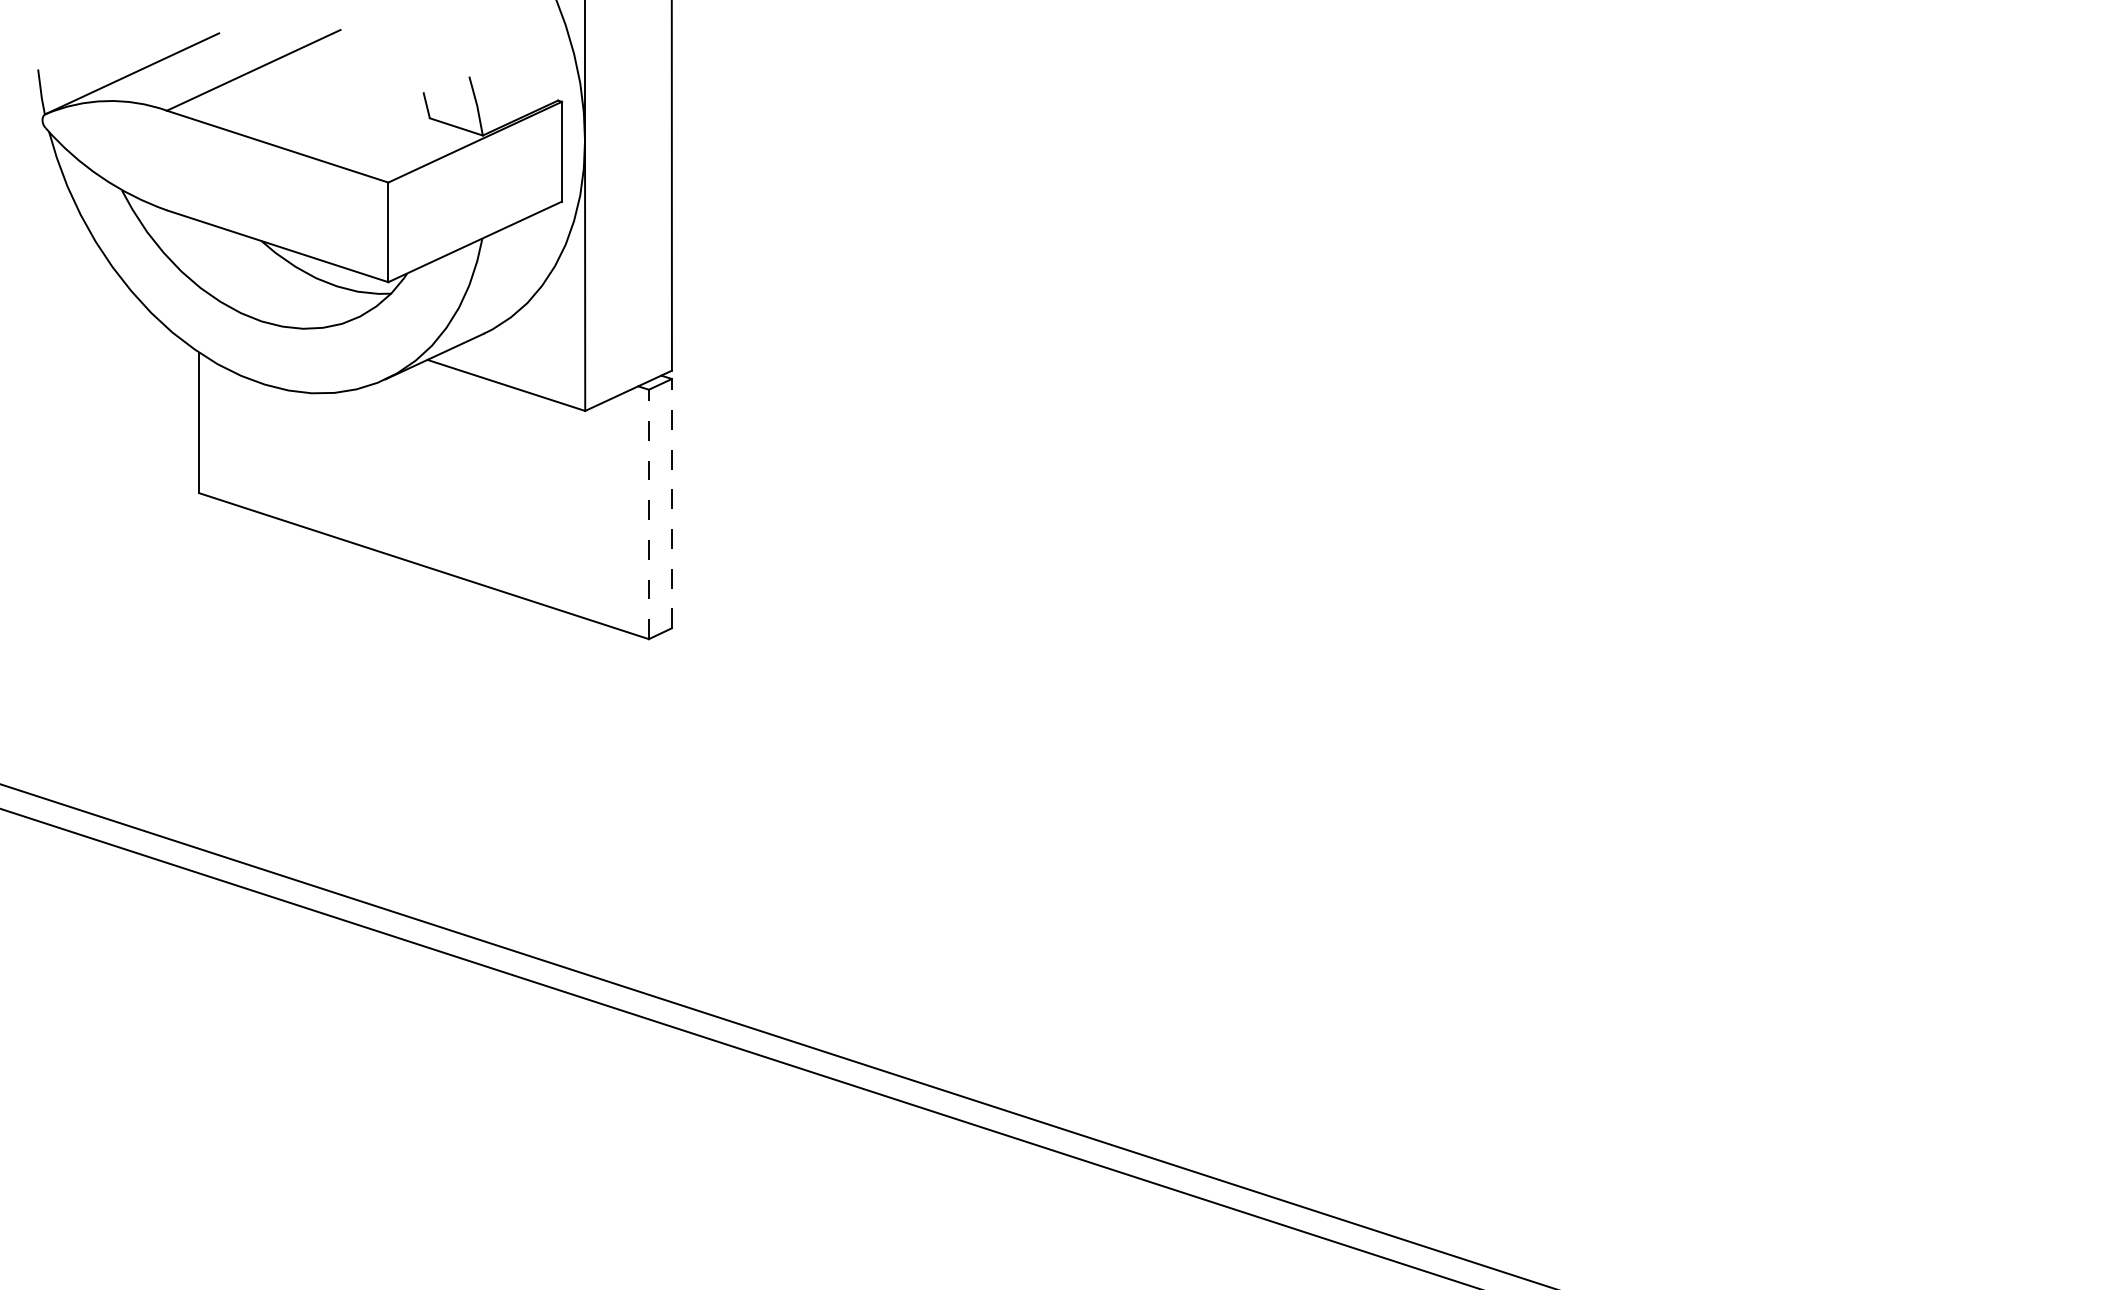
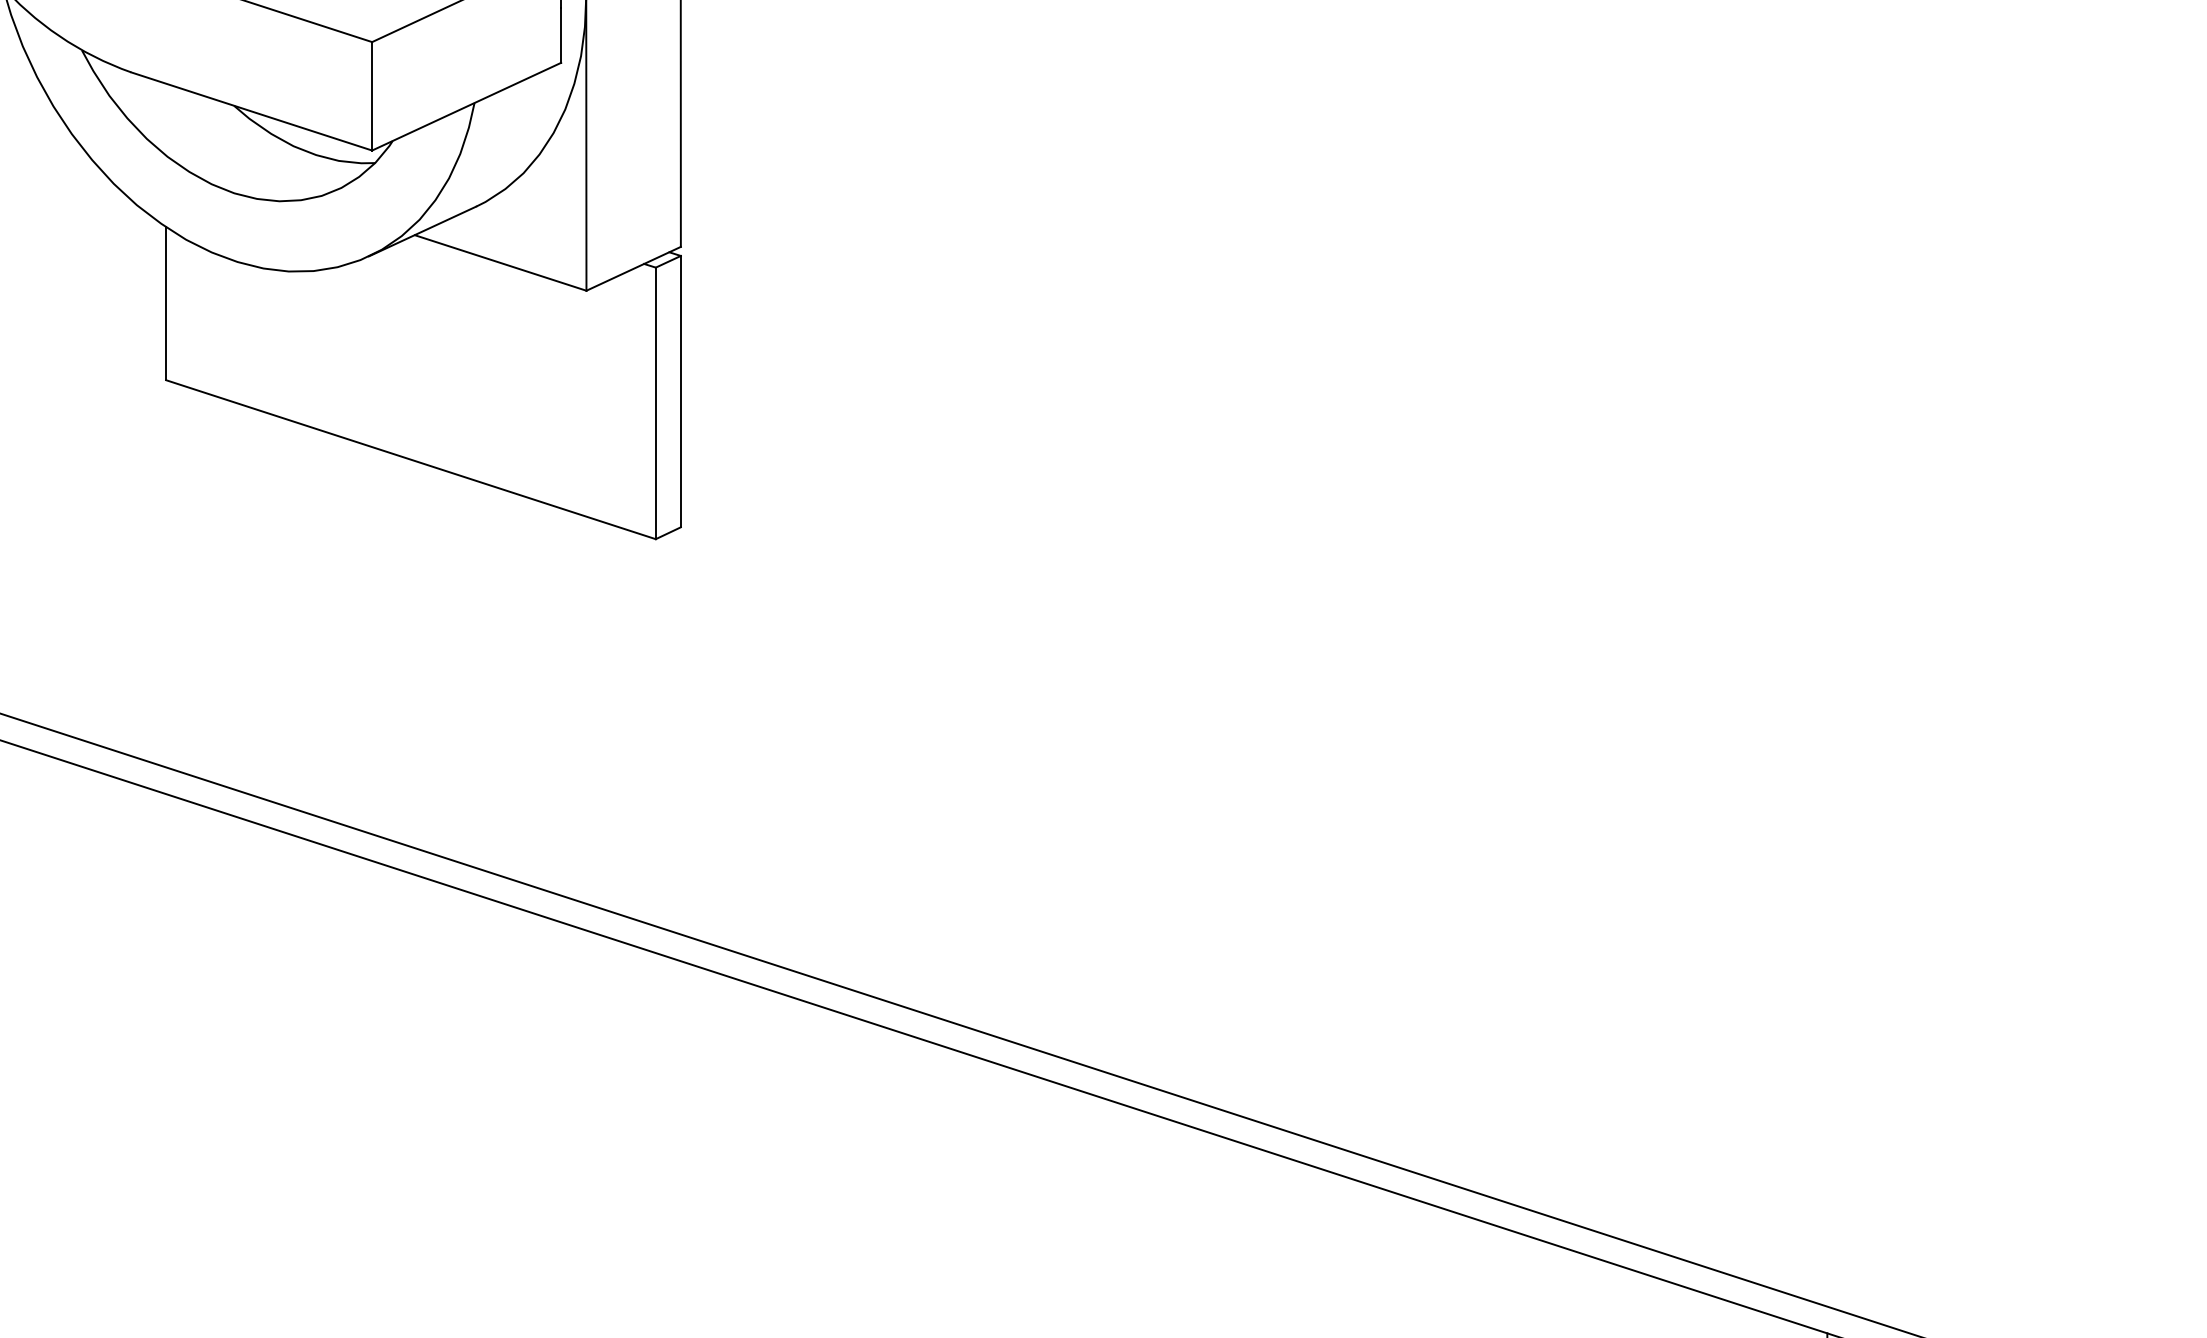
line: (671, 503) -> (680, 391), dashed -> solid
line: (648, 514) -> (655, 403), dashed -> solid

